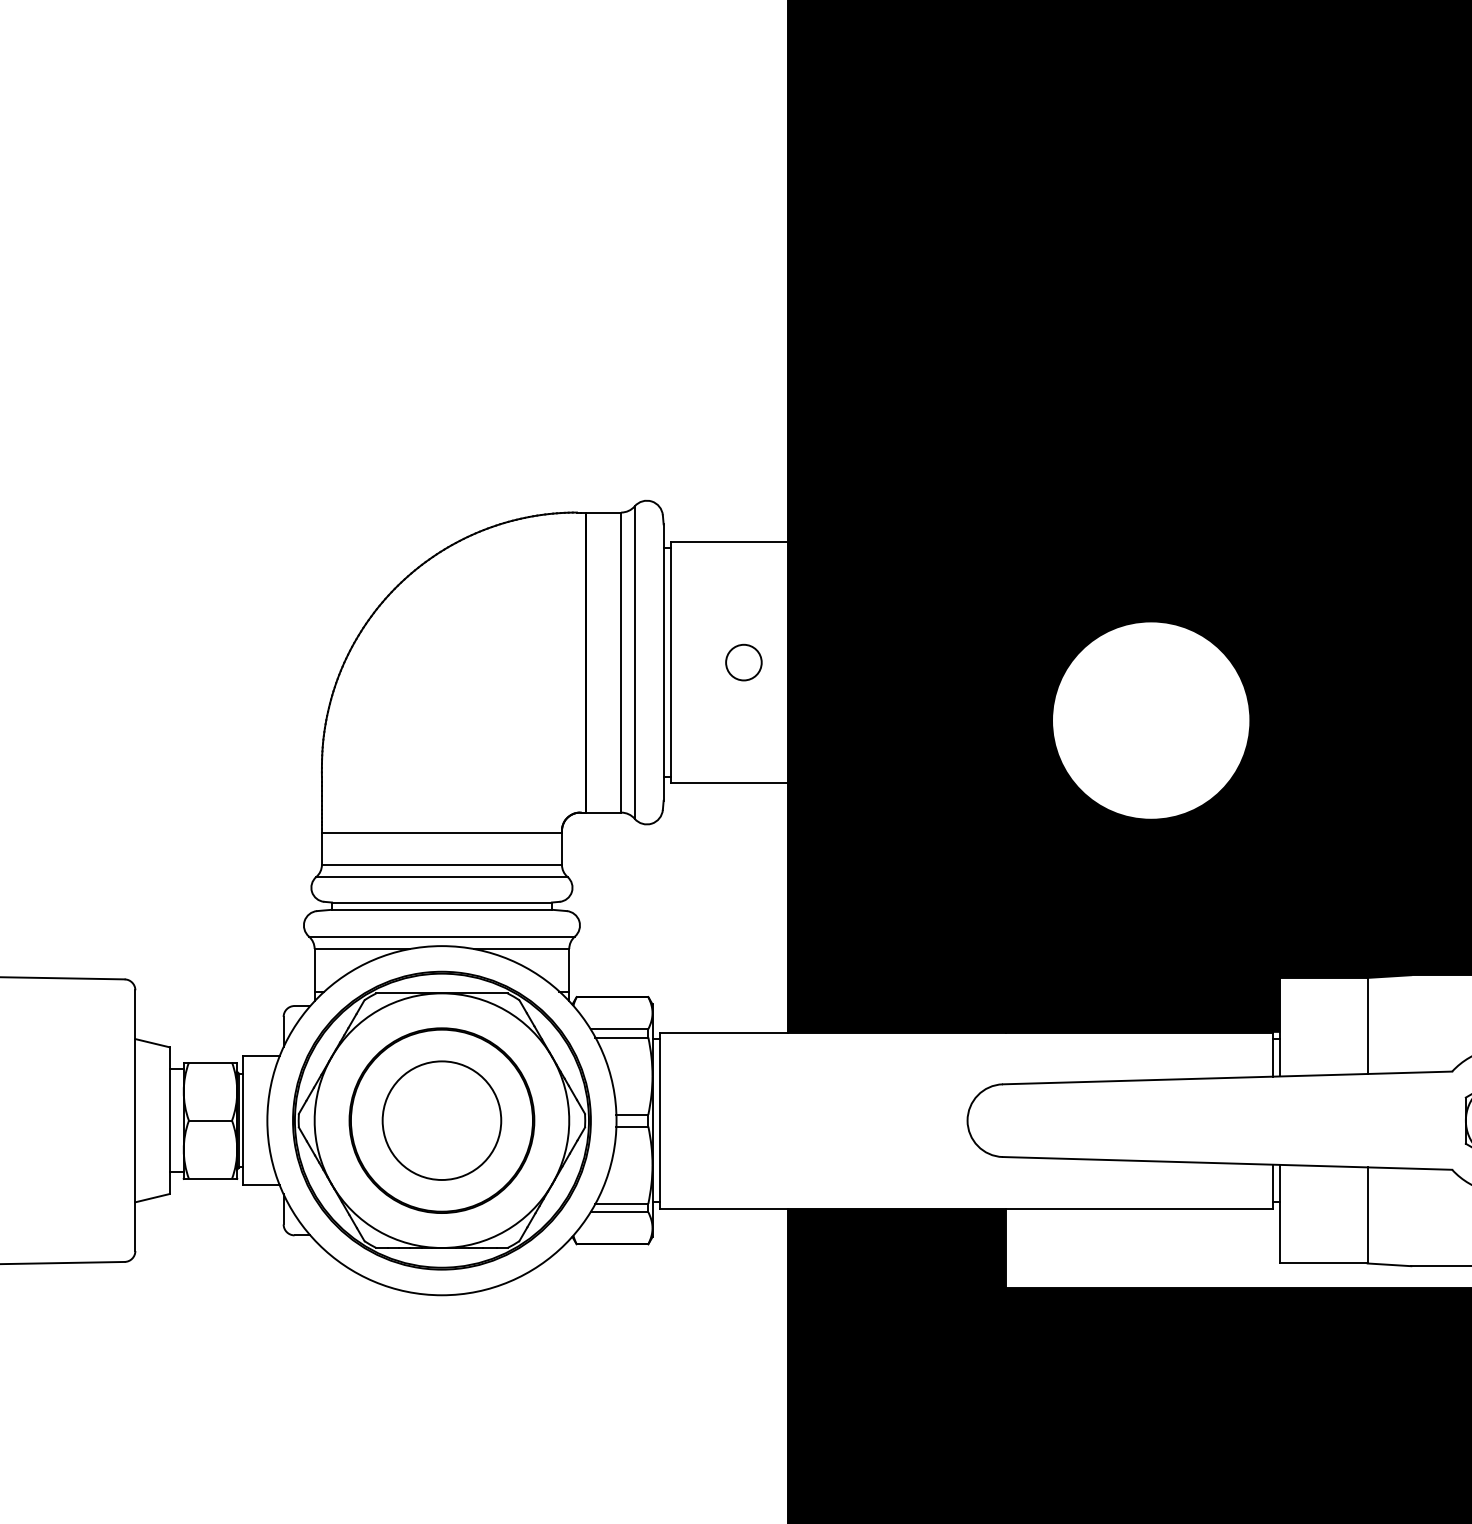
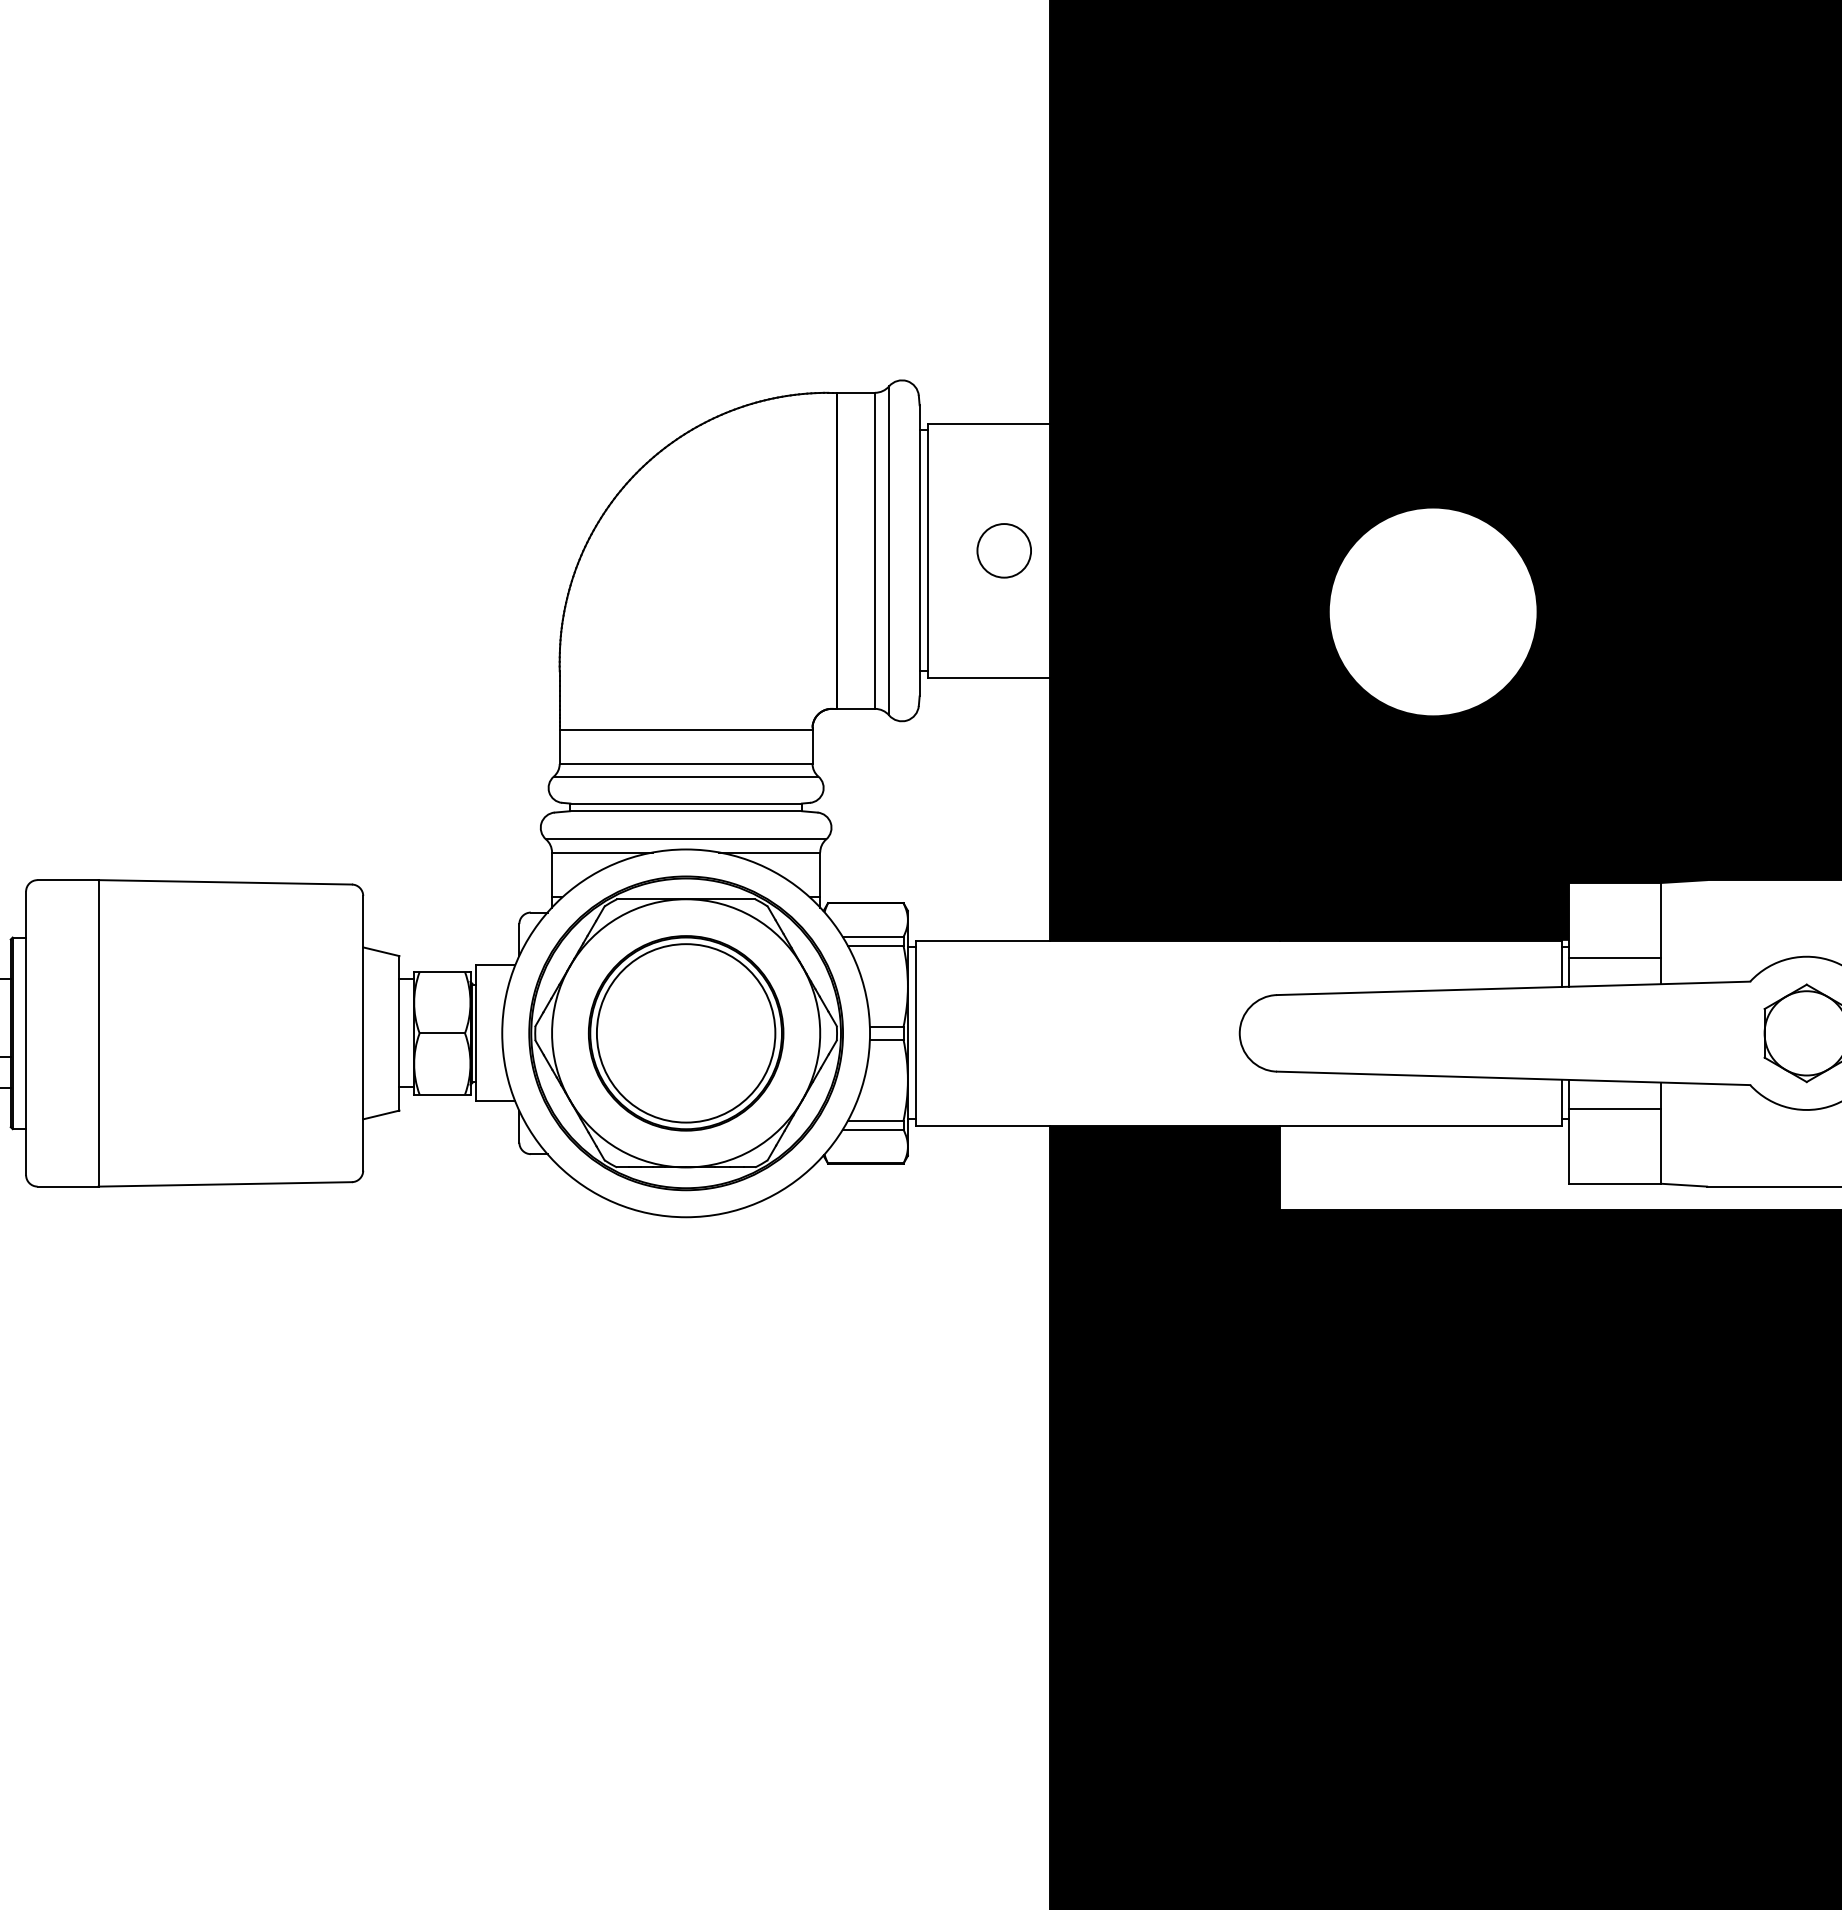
circle: (743, 662) -> (1003, 550), size x1.43
line: (1324, 1049) -> (1615, 958), added
circle: (441, 1120) -> (685, 1033), size x1.43
line: (1324, 1192) -> (1615, 1108), added

